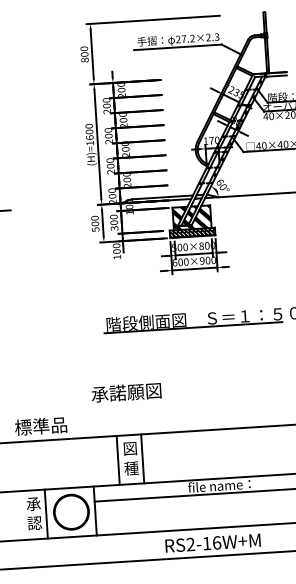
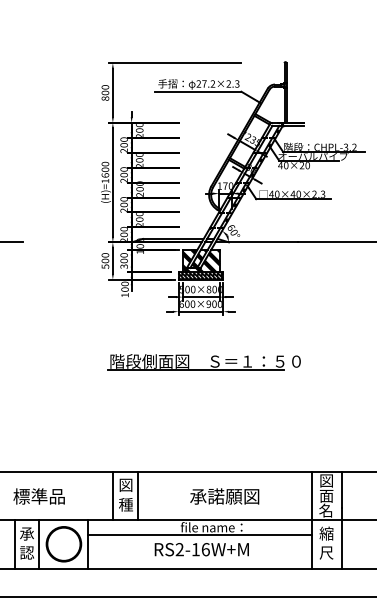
text: (126, 392) -> (224, 496), moved
text: (40, 426) -> (38, 496), moved
line: (21, 515) -> (14, 544), added
text: (212, 543) -> (201, 549), moved

